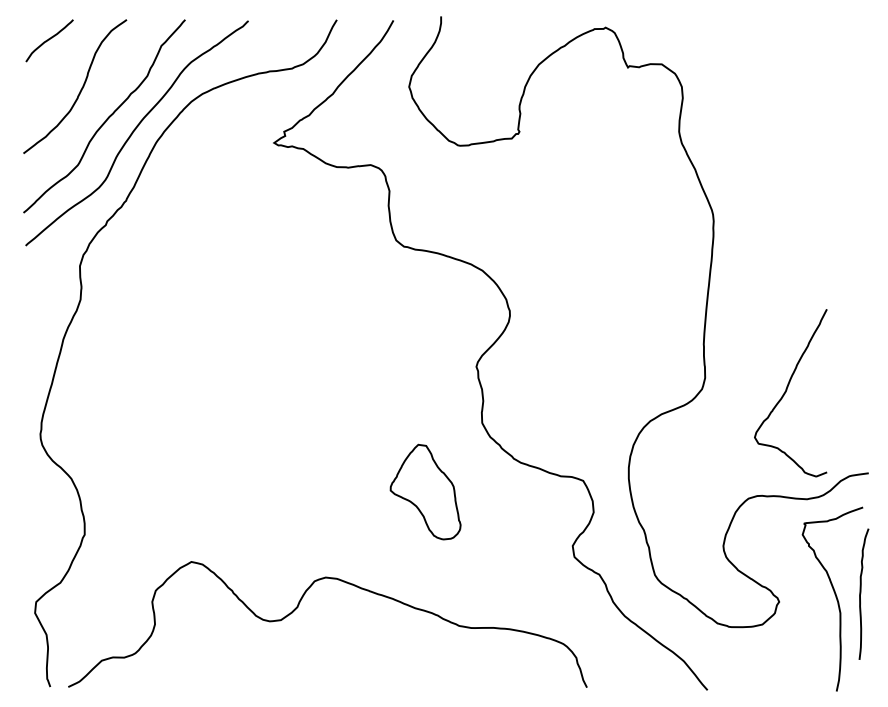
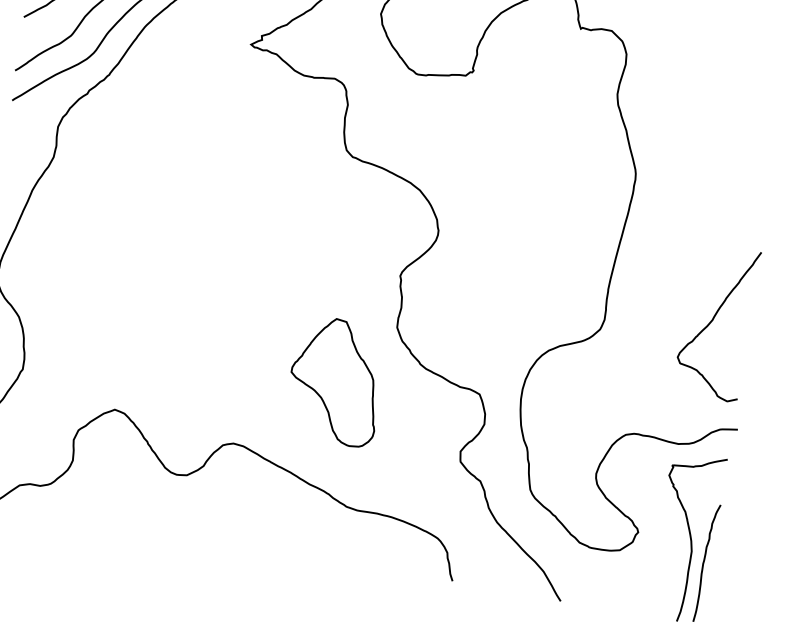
curve: (786, 392) -> (712, 321), moved
part: (425, 491) -> (336, 380), size x1.43
curve: (861, 593) -> (704, 562), moved

